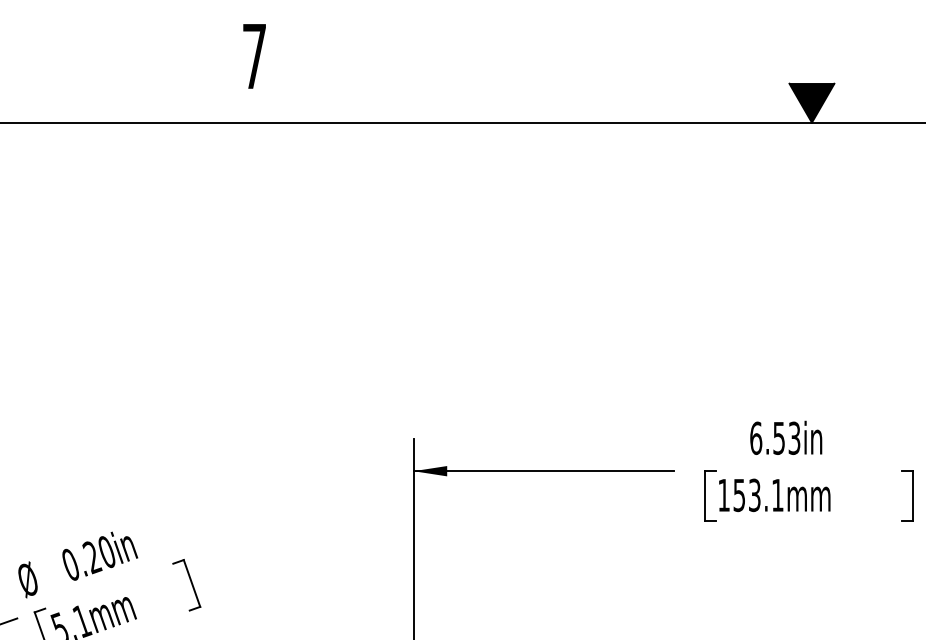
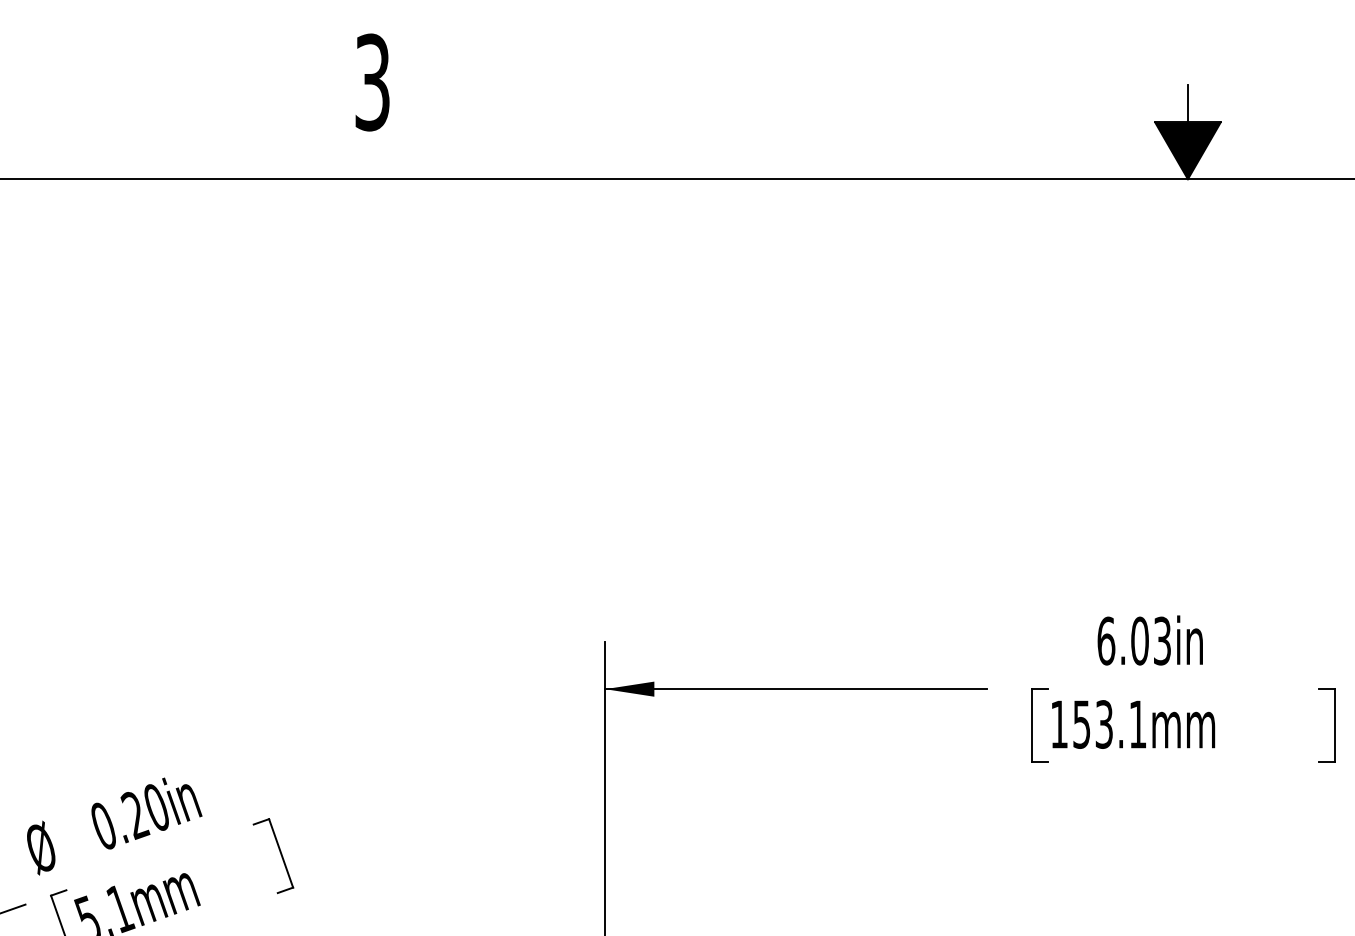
text: (254, 56) -> (372, 82), 7 -> 3
line: (811, 70) -> (1187, 103), added
text: (779, 437) -> (1140, 639), 6.53in -> 6.03in

